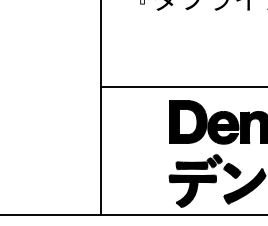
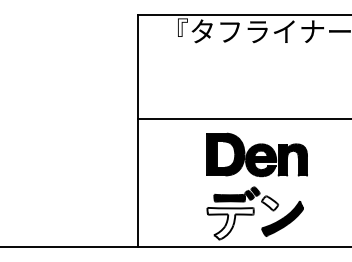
fill: (232, 171) -> (270, 203), removed
fill: (192, 191) -> (230, 223), removed

